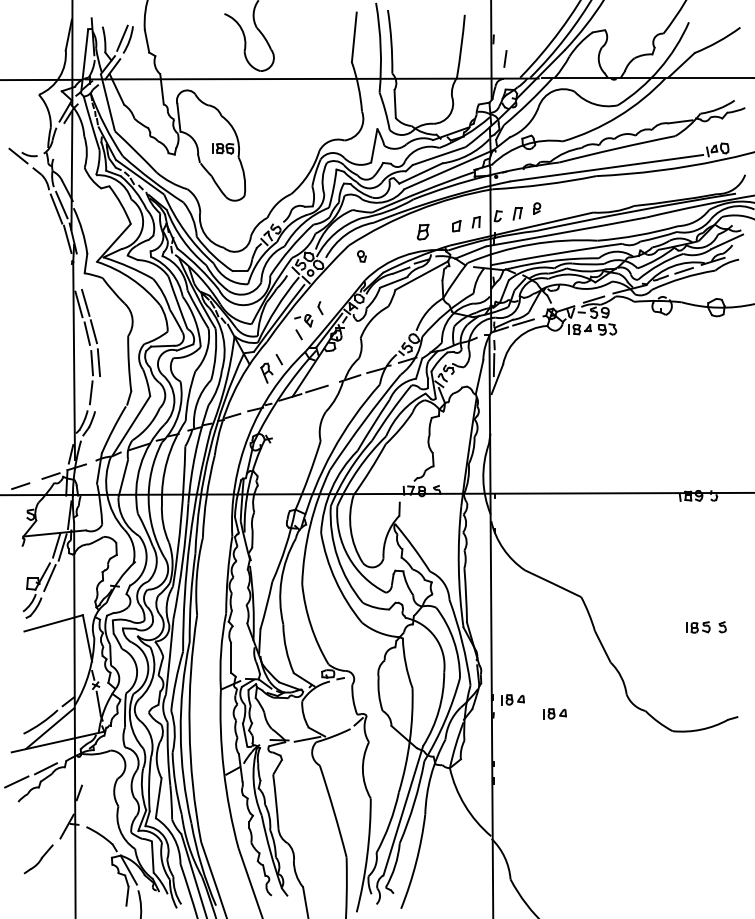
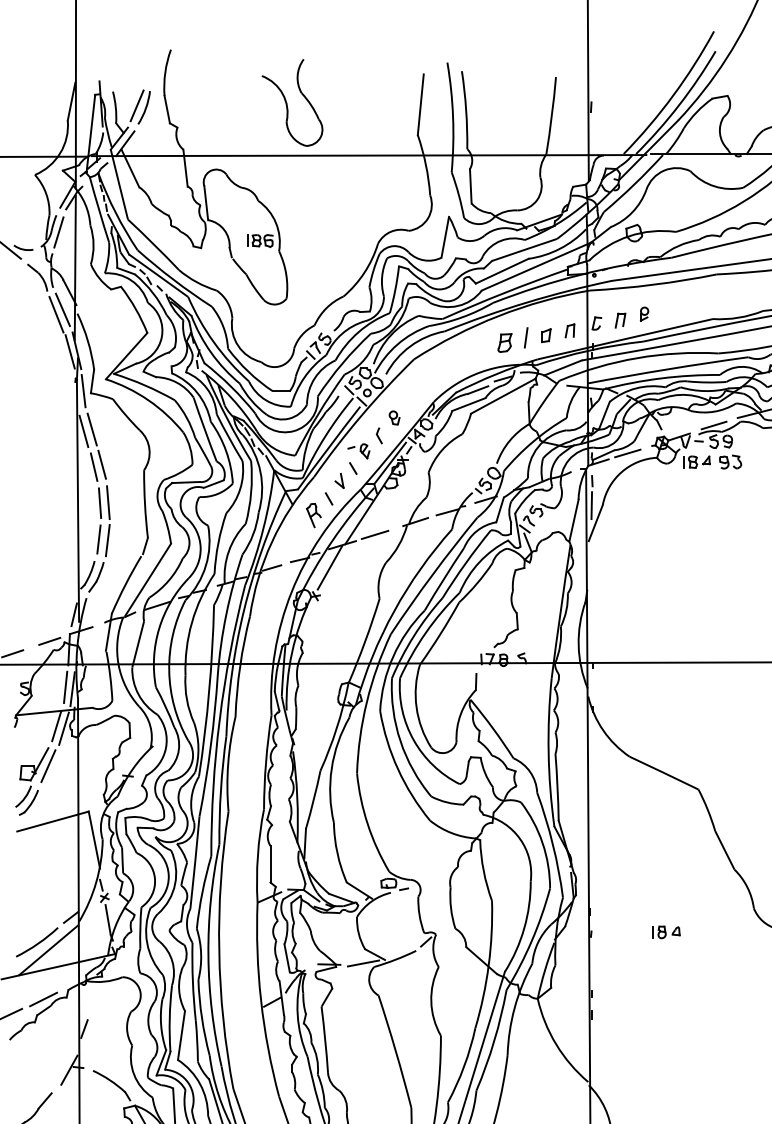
line: (505, 58) -> (526, 337), moved
line: (58, 141) -> (58, 232), added
part: (361, 256) -> (394, 418), moved
line: (78, 271) -> (83, 391), added
part: (287, 344) -> (339, 480), added
line: (98, 393) -> (107, 540), added
line: (279, 415) -> (329, 567), added
line: (63, 513) -> (65, 687), added
part: (512, 699) -> (614, 914), removed

